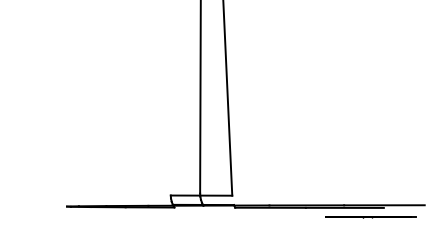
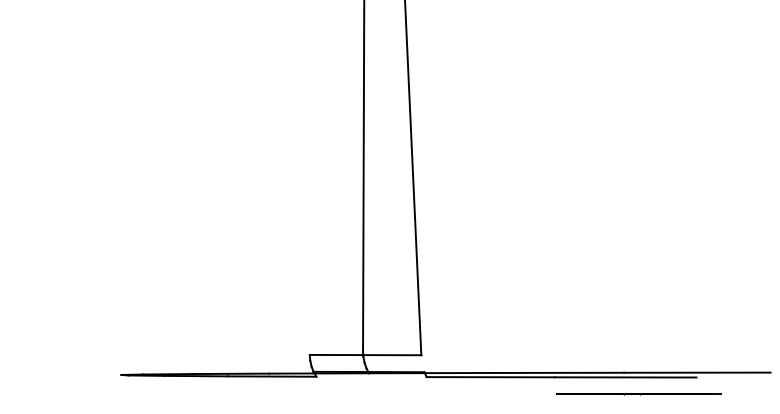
line: (370, 217) -> (637, 394), moved

